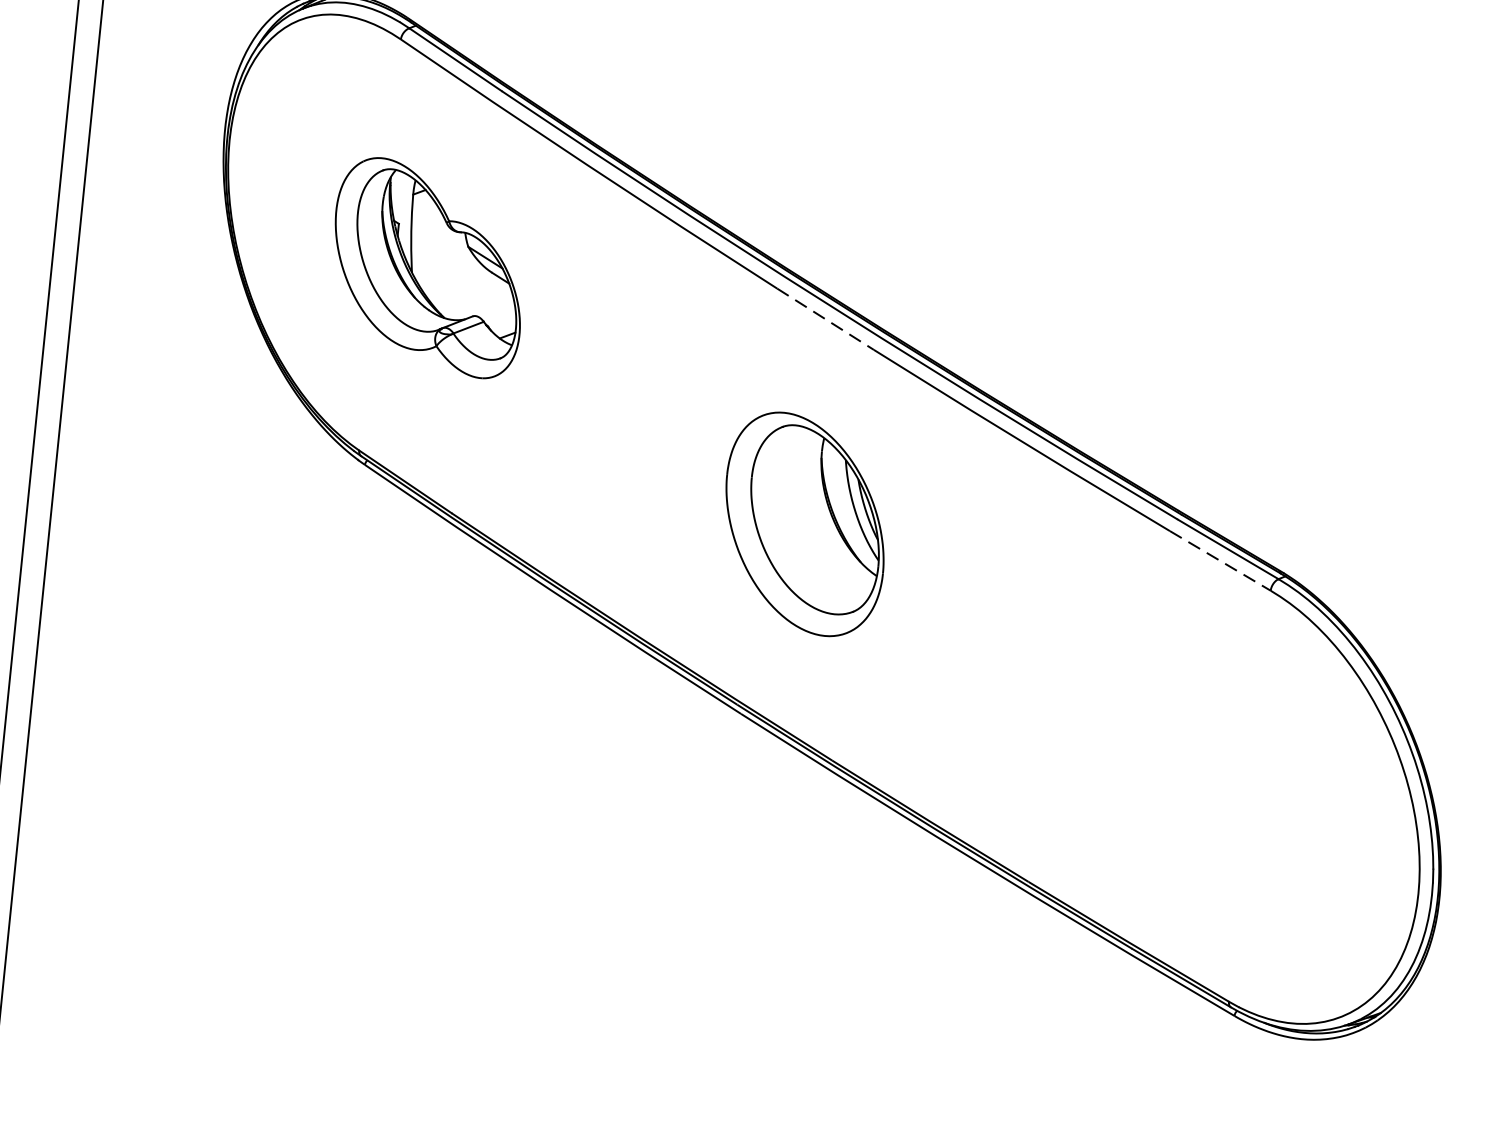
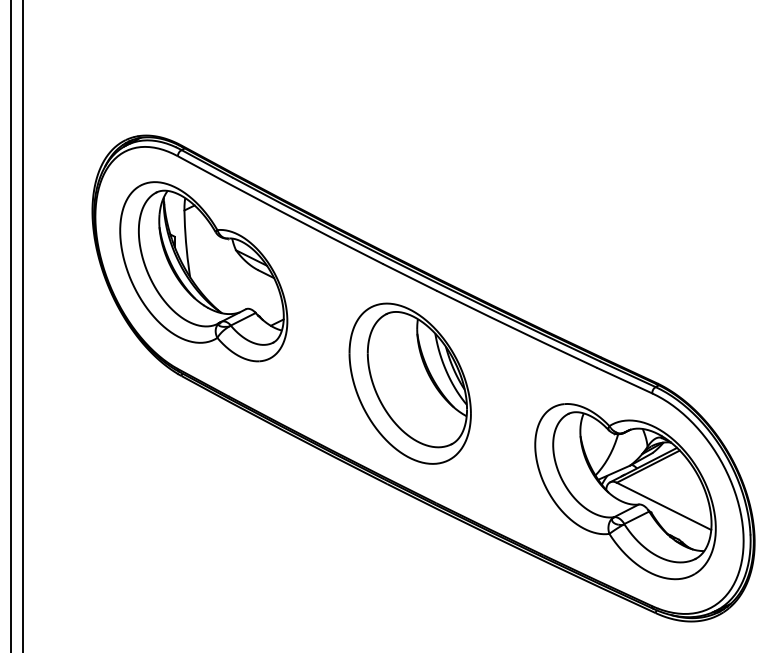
part: (427, 267) -> (203, 271), size x1.67
line: (826, 319) -> (410, 277), dashed -> solid
part: (803, 523) -> (409, 383), size x1.43
line: (1221, 560) -> (625, 380), dashed -> solid
part: (1199, 775) -> (625, 491), added

